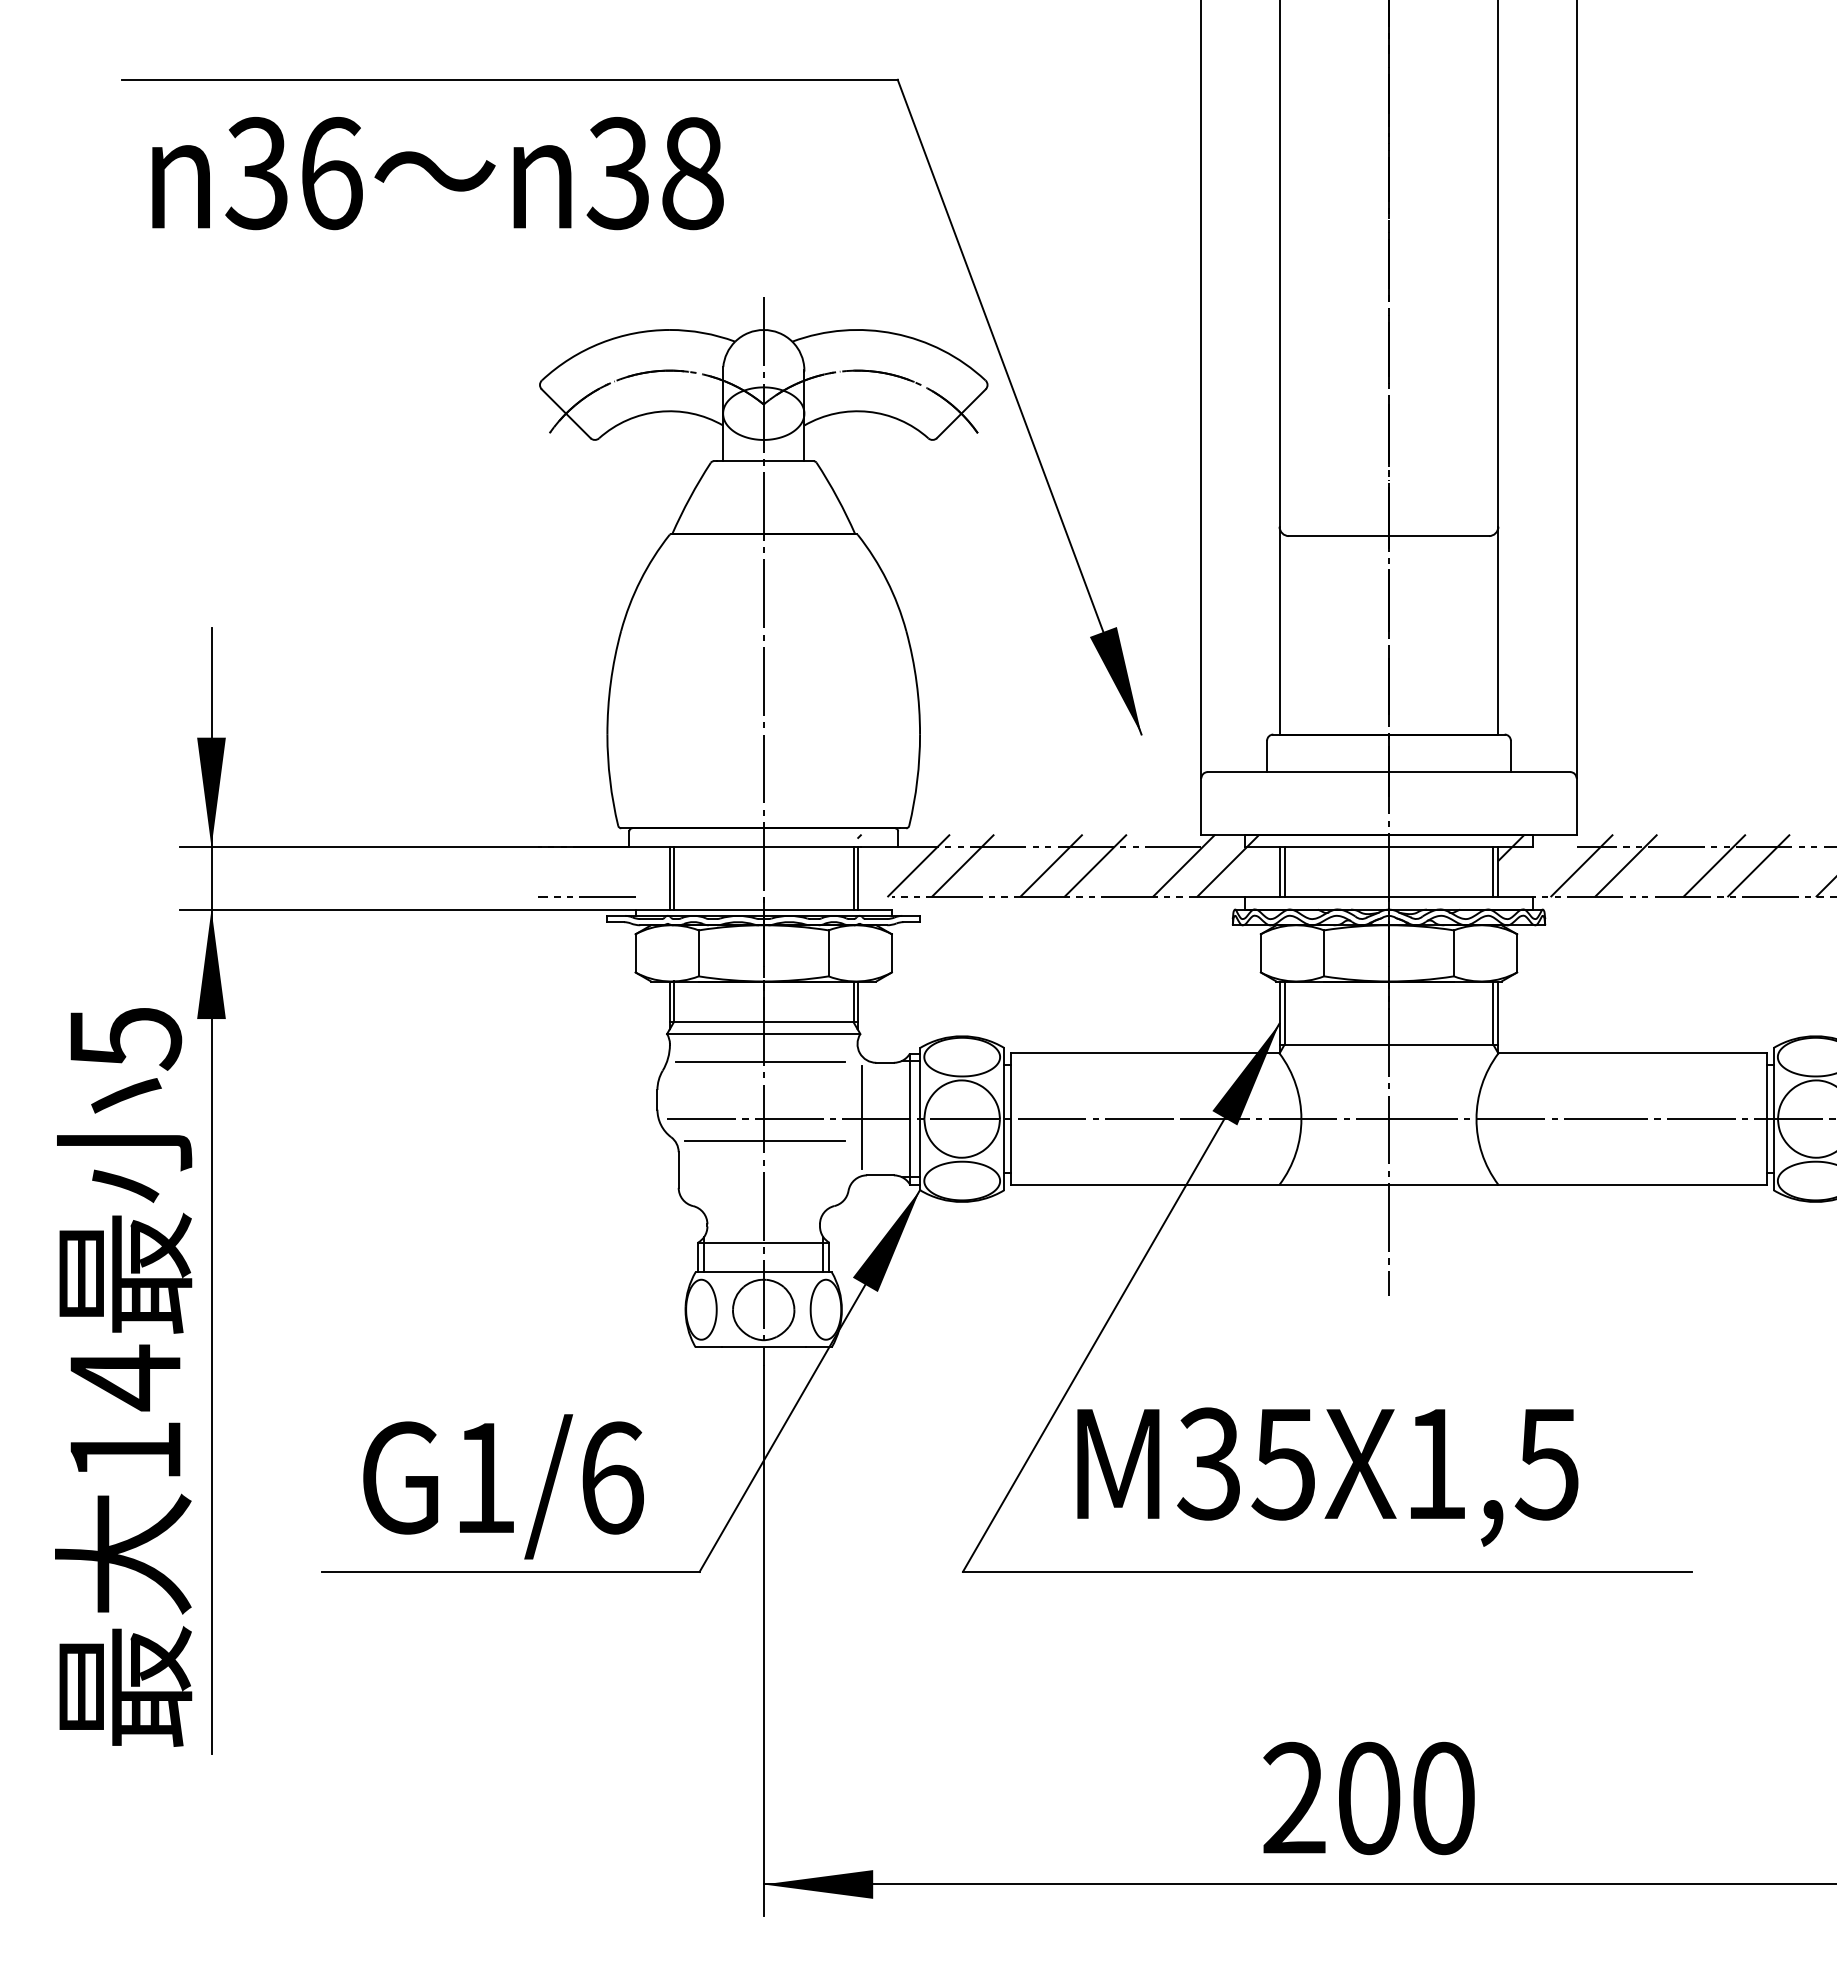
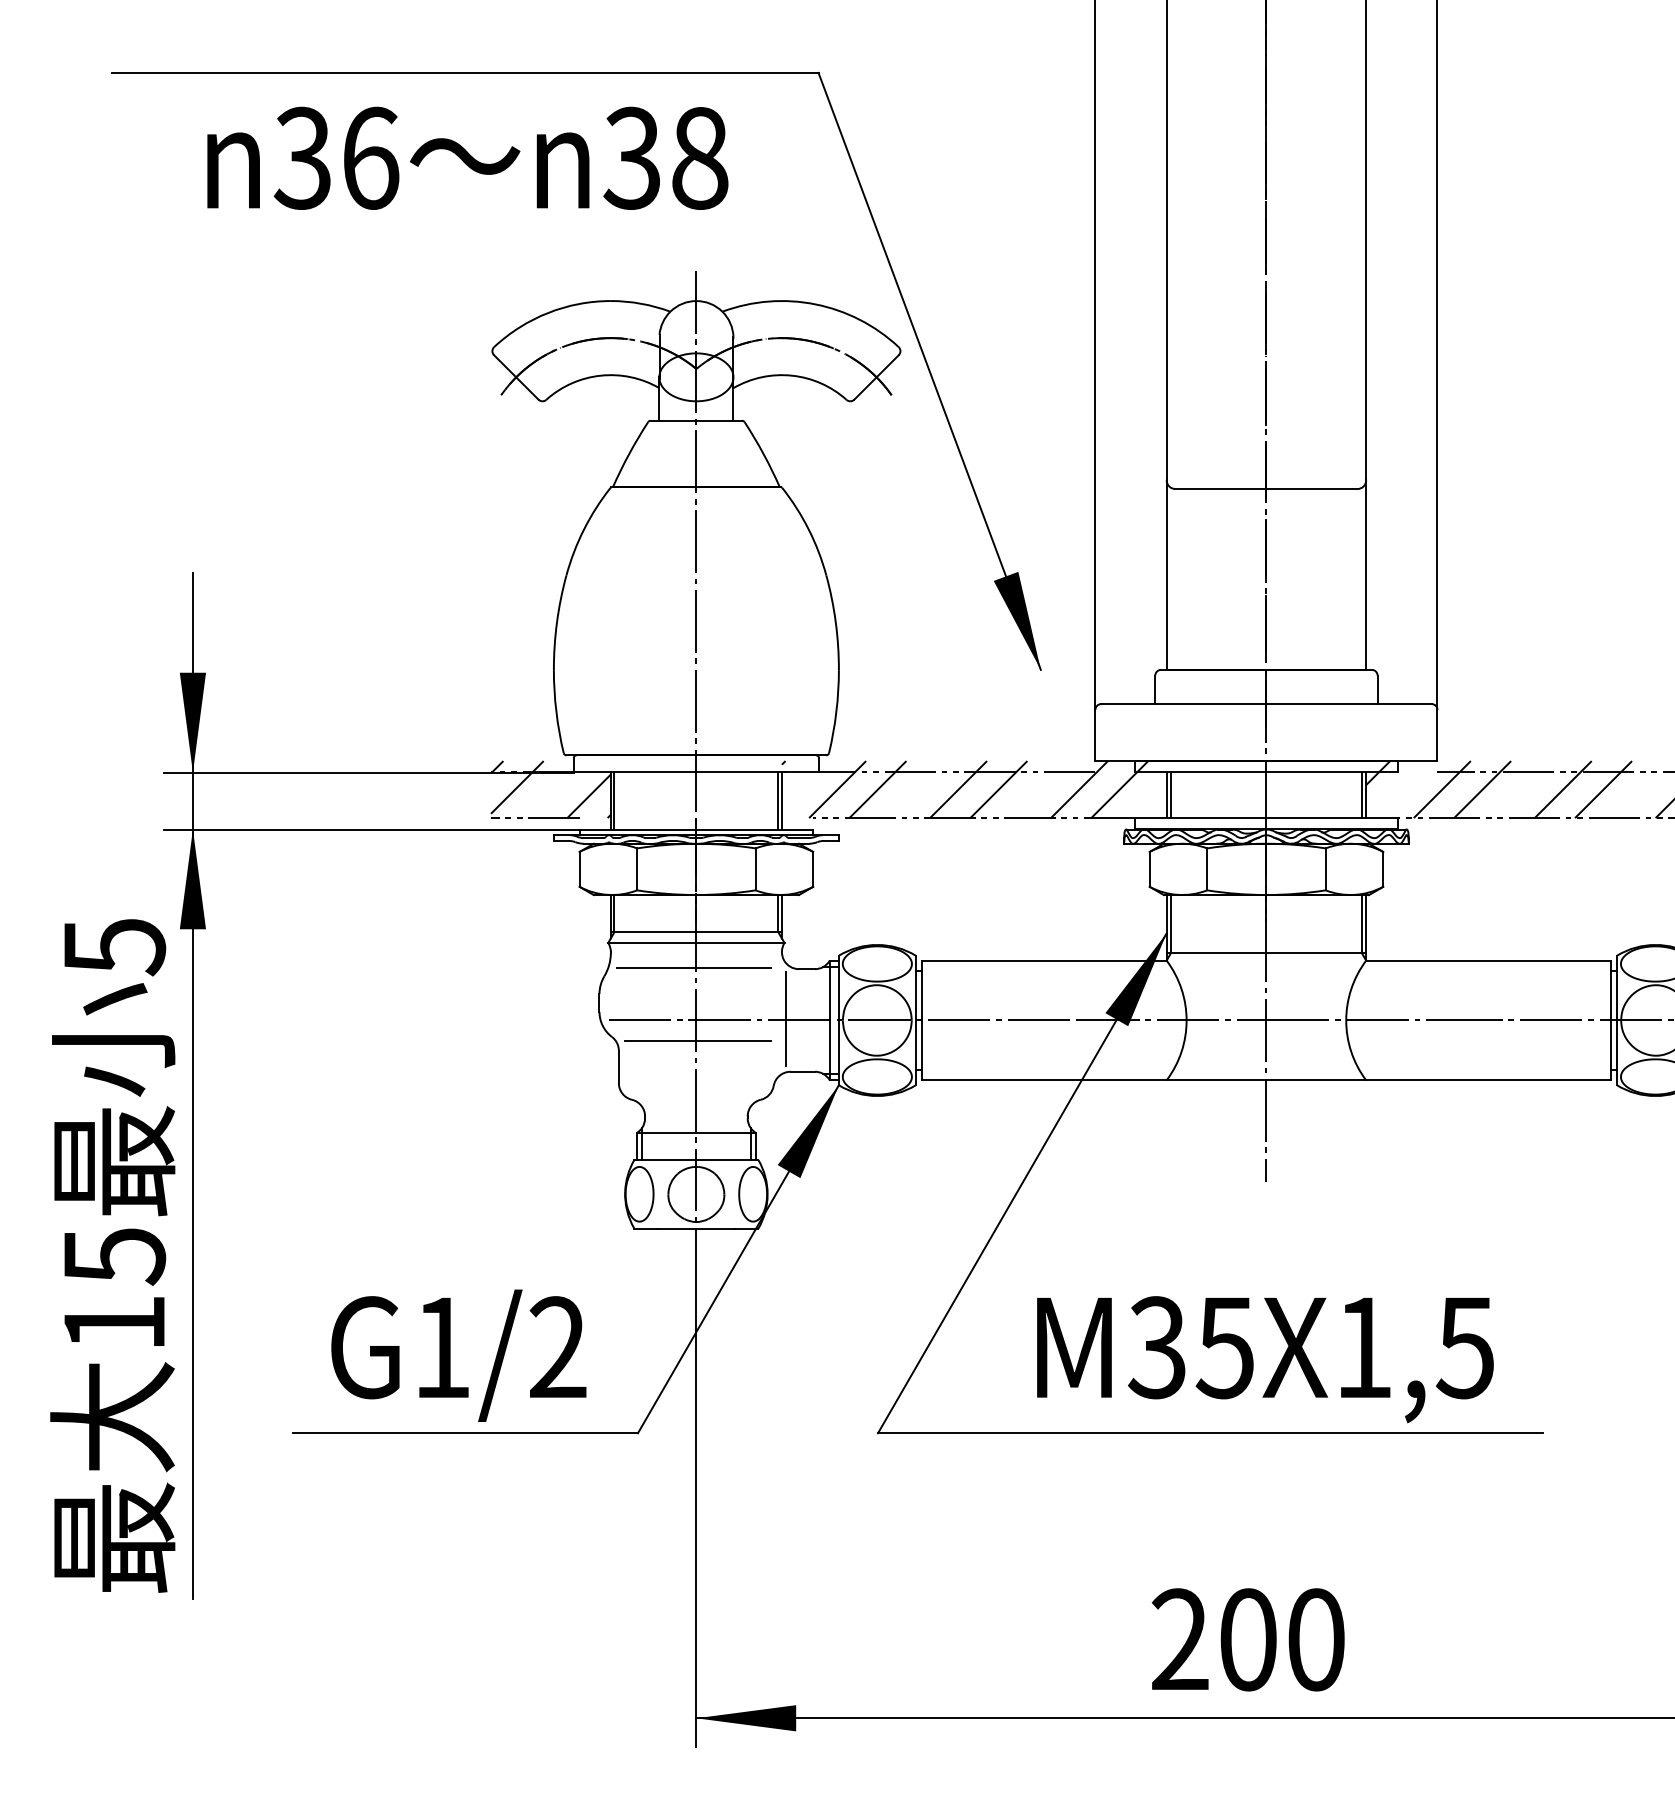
text: (437, 173) -> (467, 158), moved
hatch: (603, 865) -> (550, 789), added
text: (126, 1377) -> (115, 1256), 14 -> 15
text: (1327, 1476) -> (1265, 1359), moved
text: (611, 1477) -> (557, 1347), G1/6 -> G1/2

